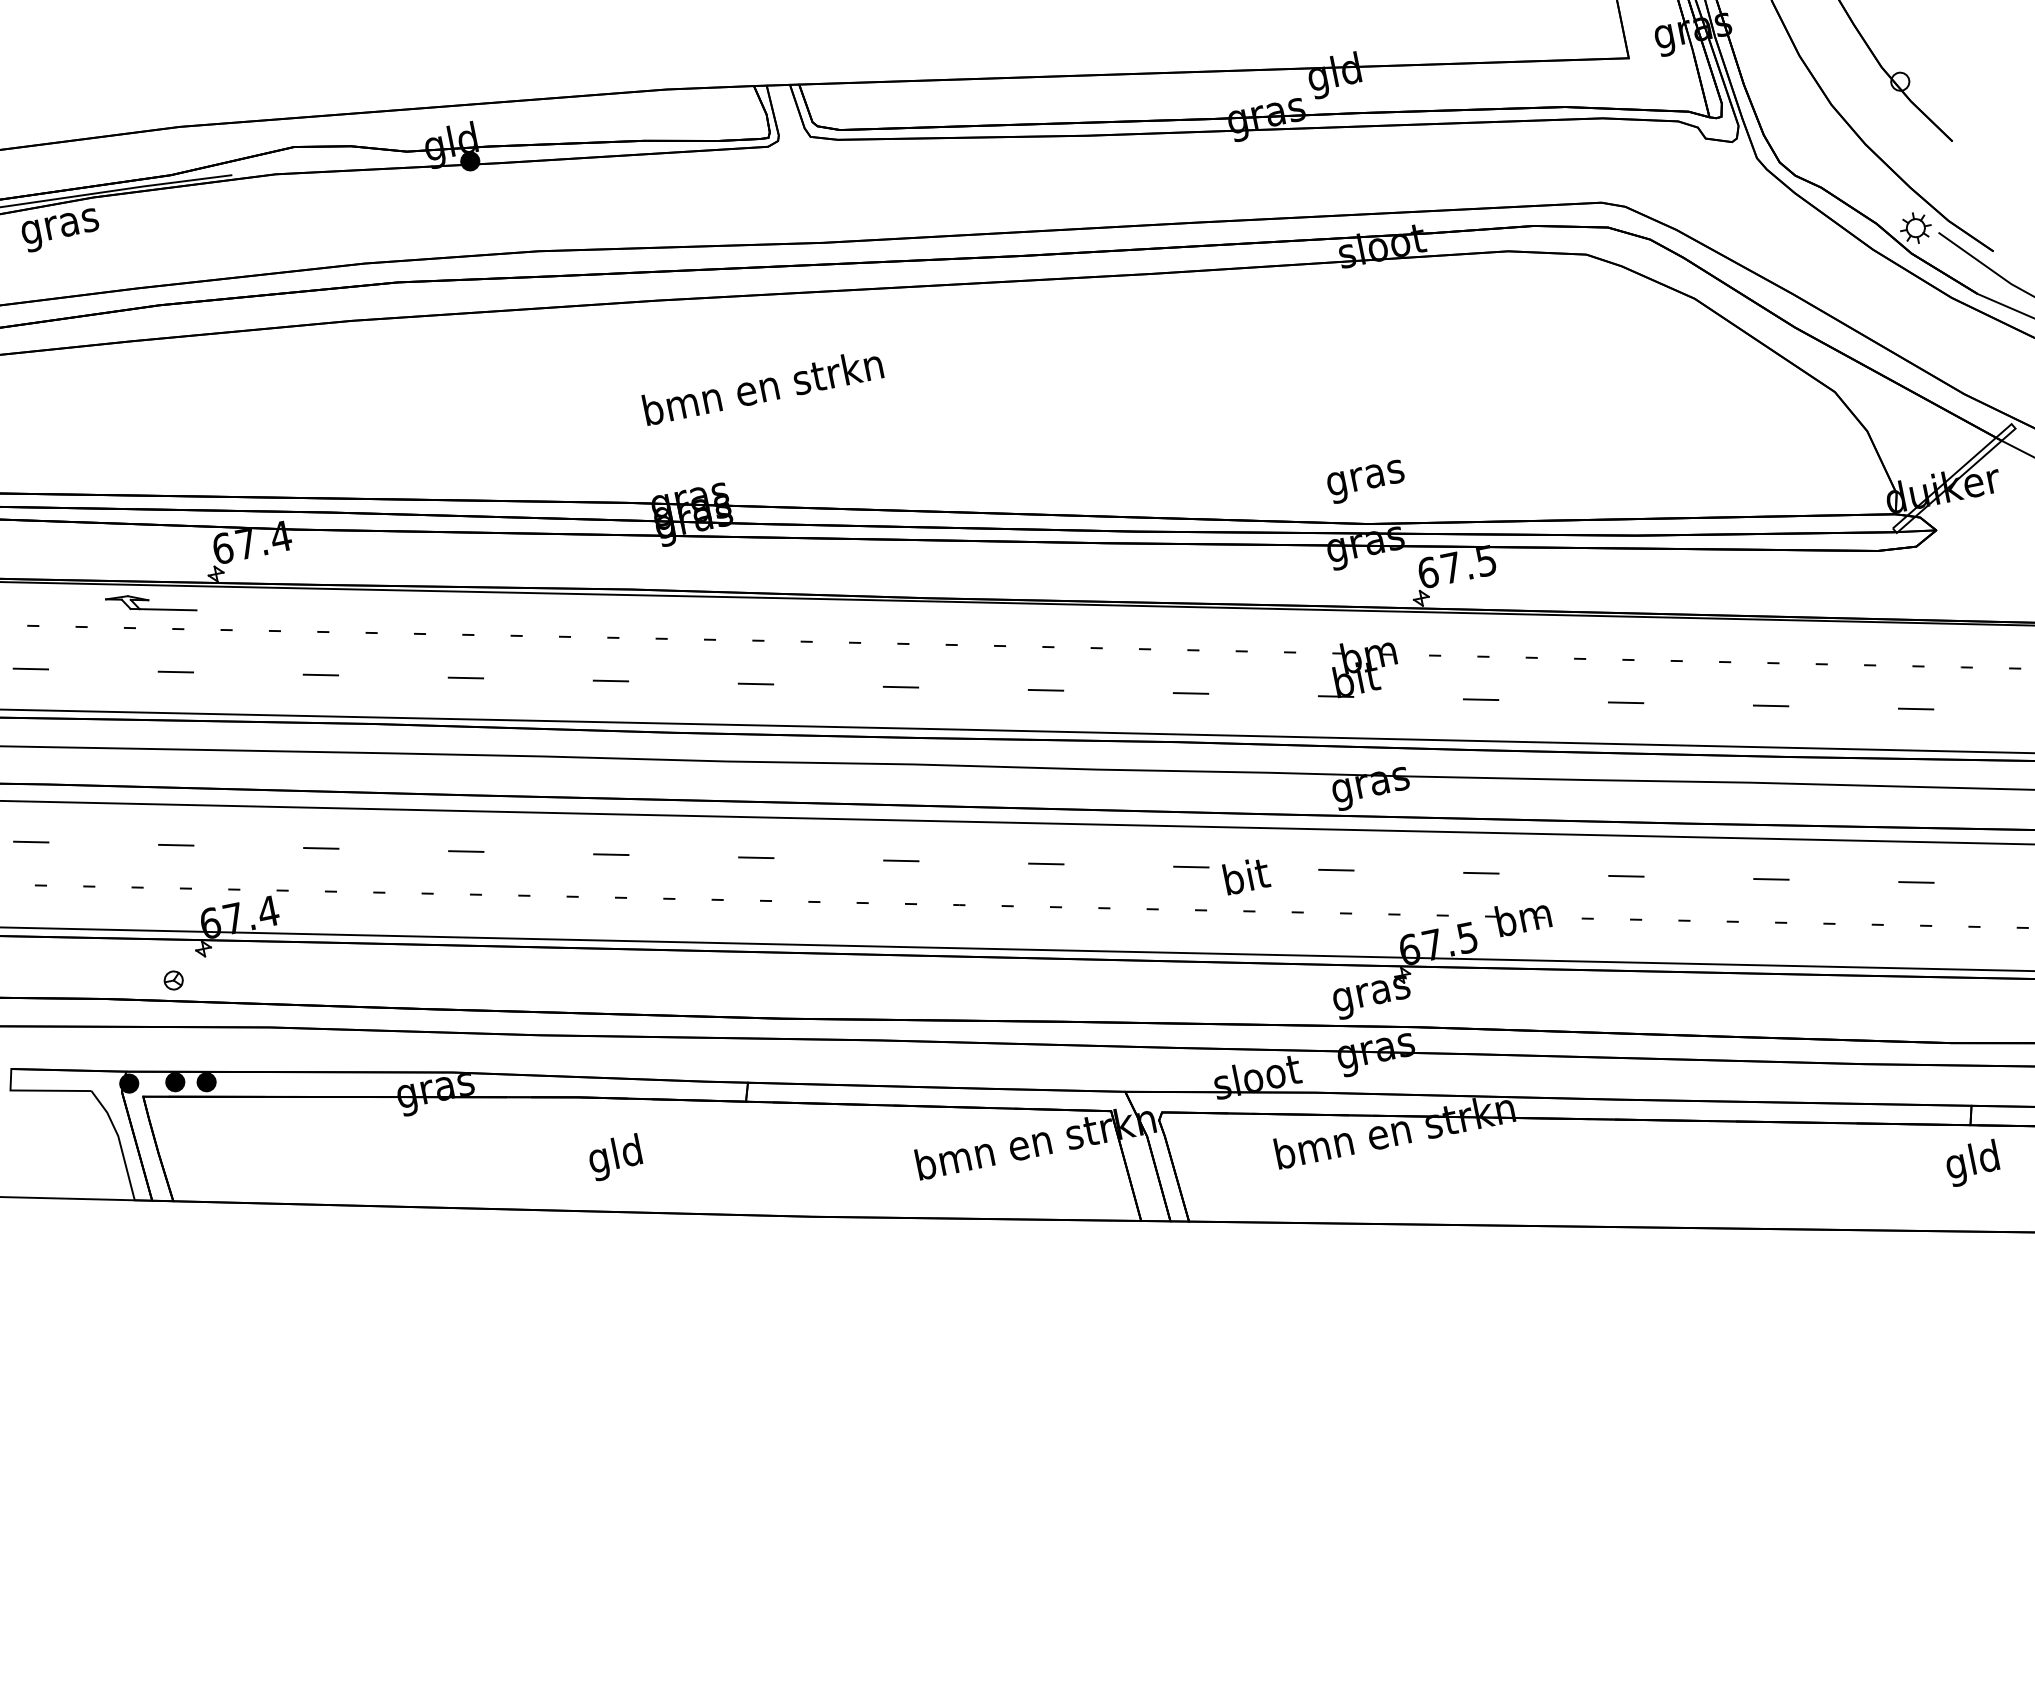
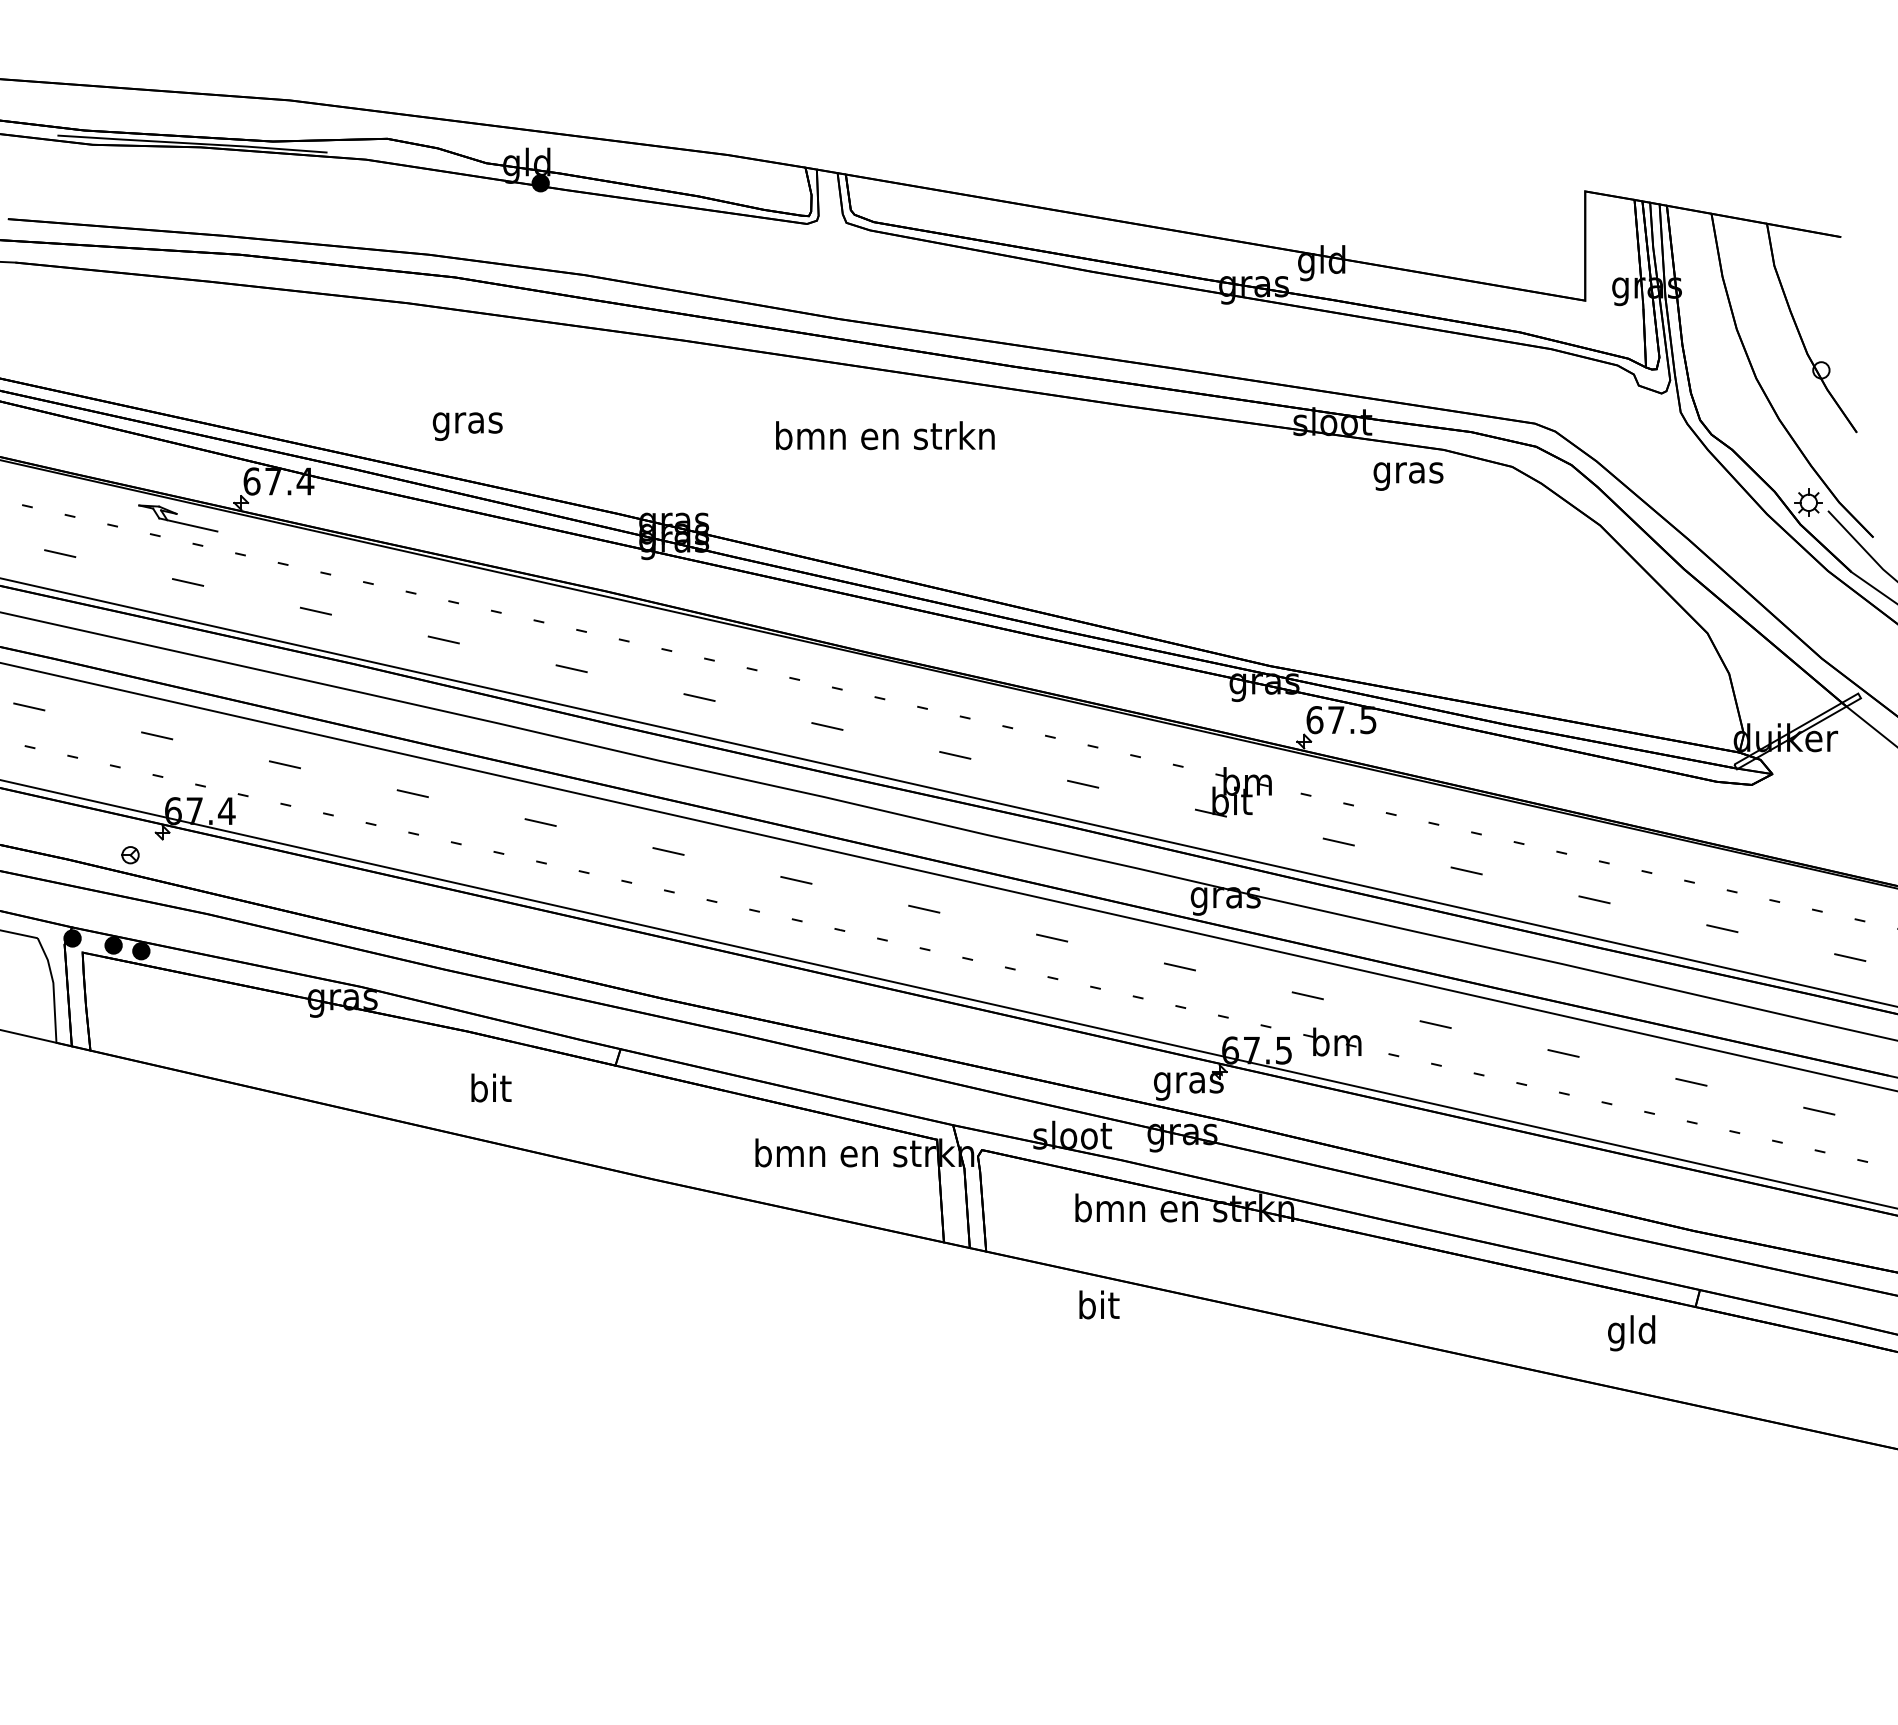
text: (60, 230) -> (467, 426), moved
text: (763, 386) -> (885, 435), moved
text: (1366, 481) -> (1408, 476), moved
text: (1246, 875) -> (1099, 1304), moved
text: (615, 1157) -> (489, 1091), gld -> bit
text: (1972, 1163) -> (1631, 1333), moved

